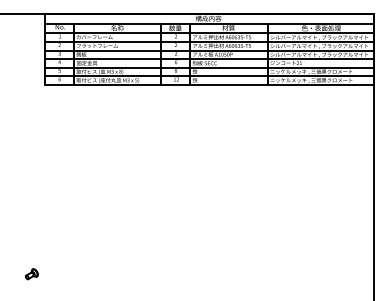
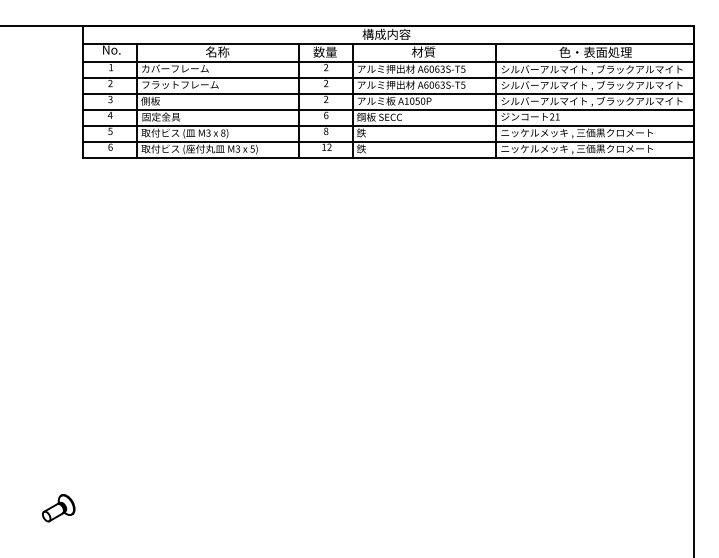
part: (31, 274) -> (58, 508), size x1.43

